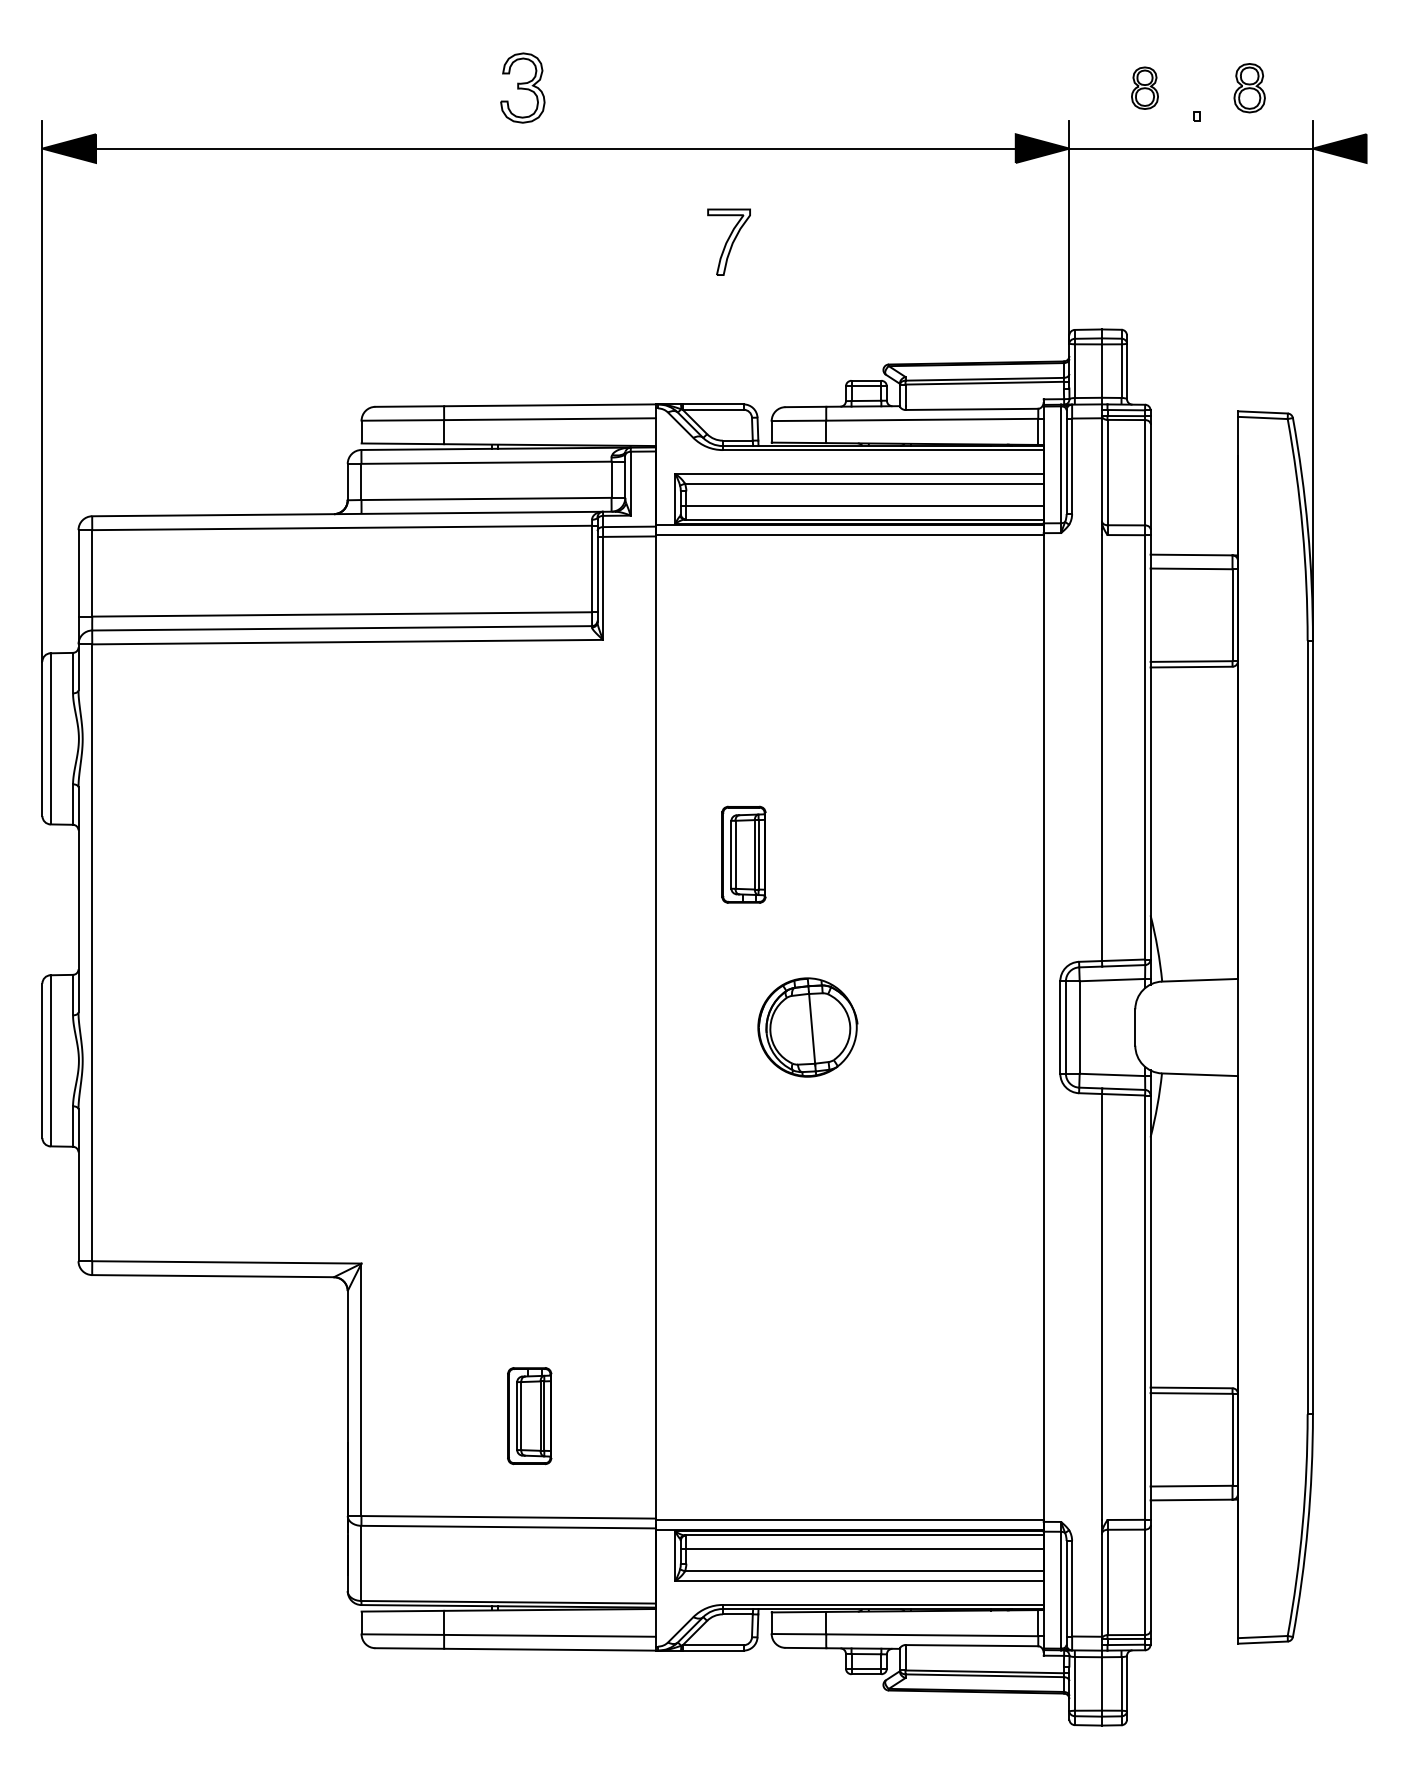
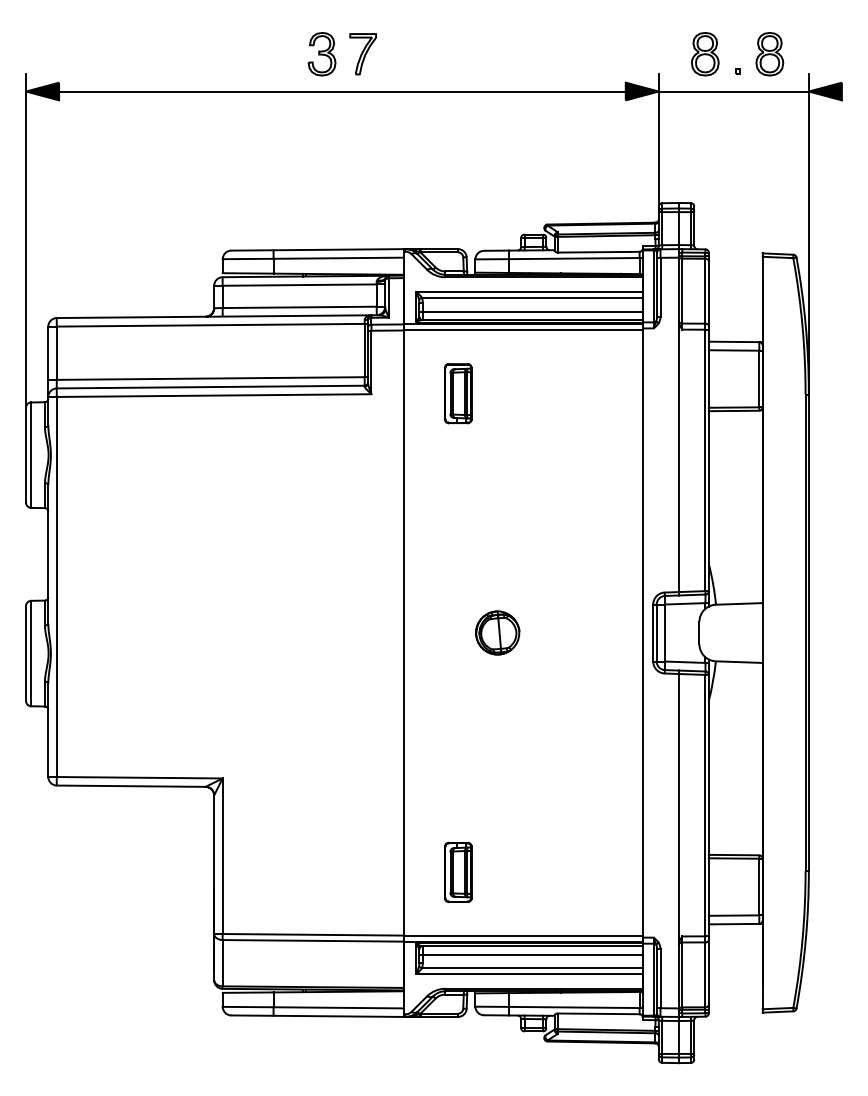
part: (1145, 88) -> (705, 54), size x1.67
part: (1249, 88) -> (769, 54), size x1.43
part: (728, 242) -> (362, 54), moved
part: (744, 854) -> (458, 393), moved
part: (807, 1026) -> (497, 632), size x0.71
part: (530, 1414) -> (458, 871), moved

